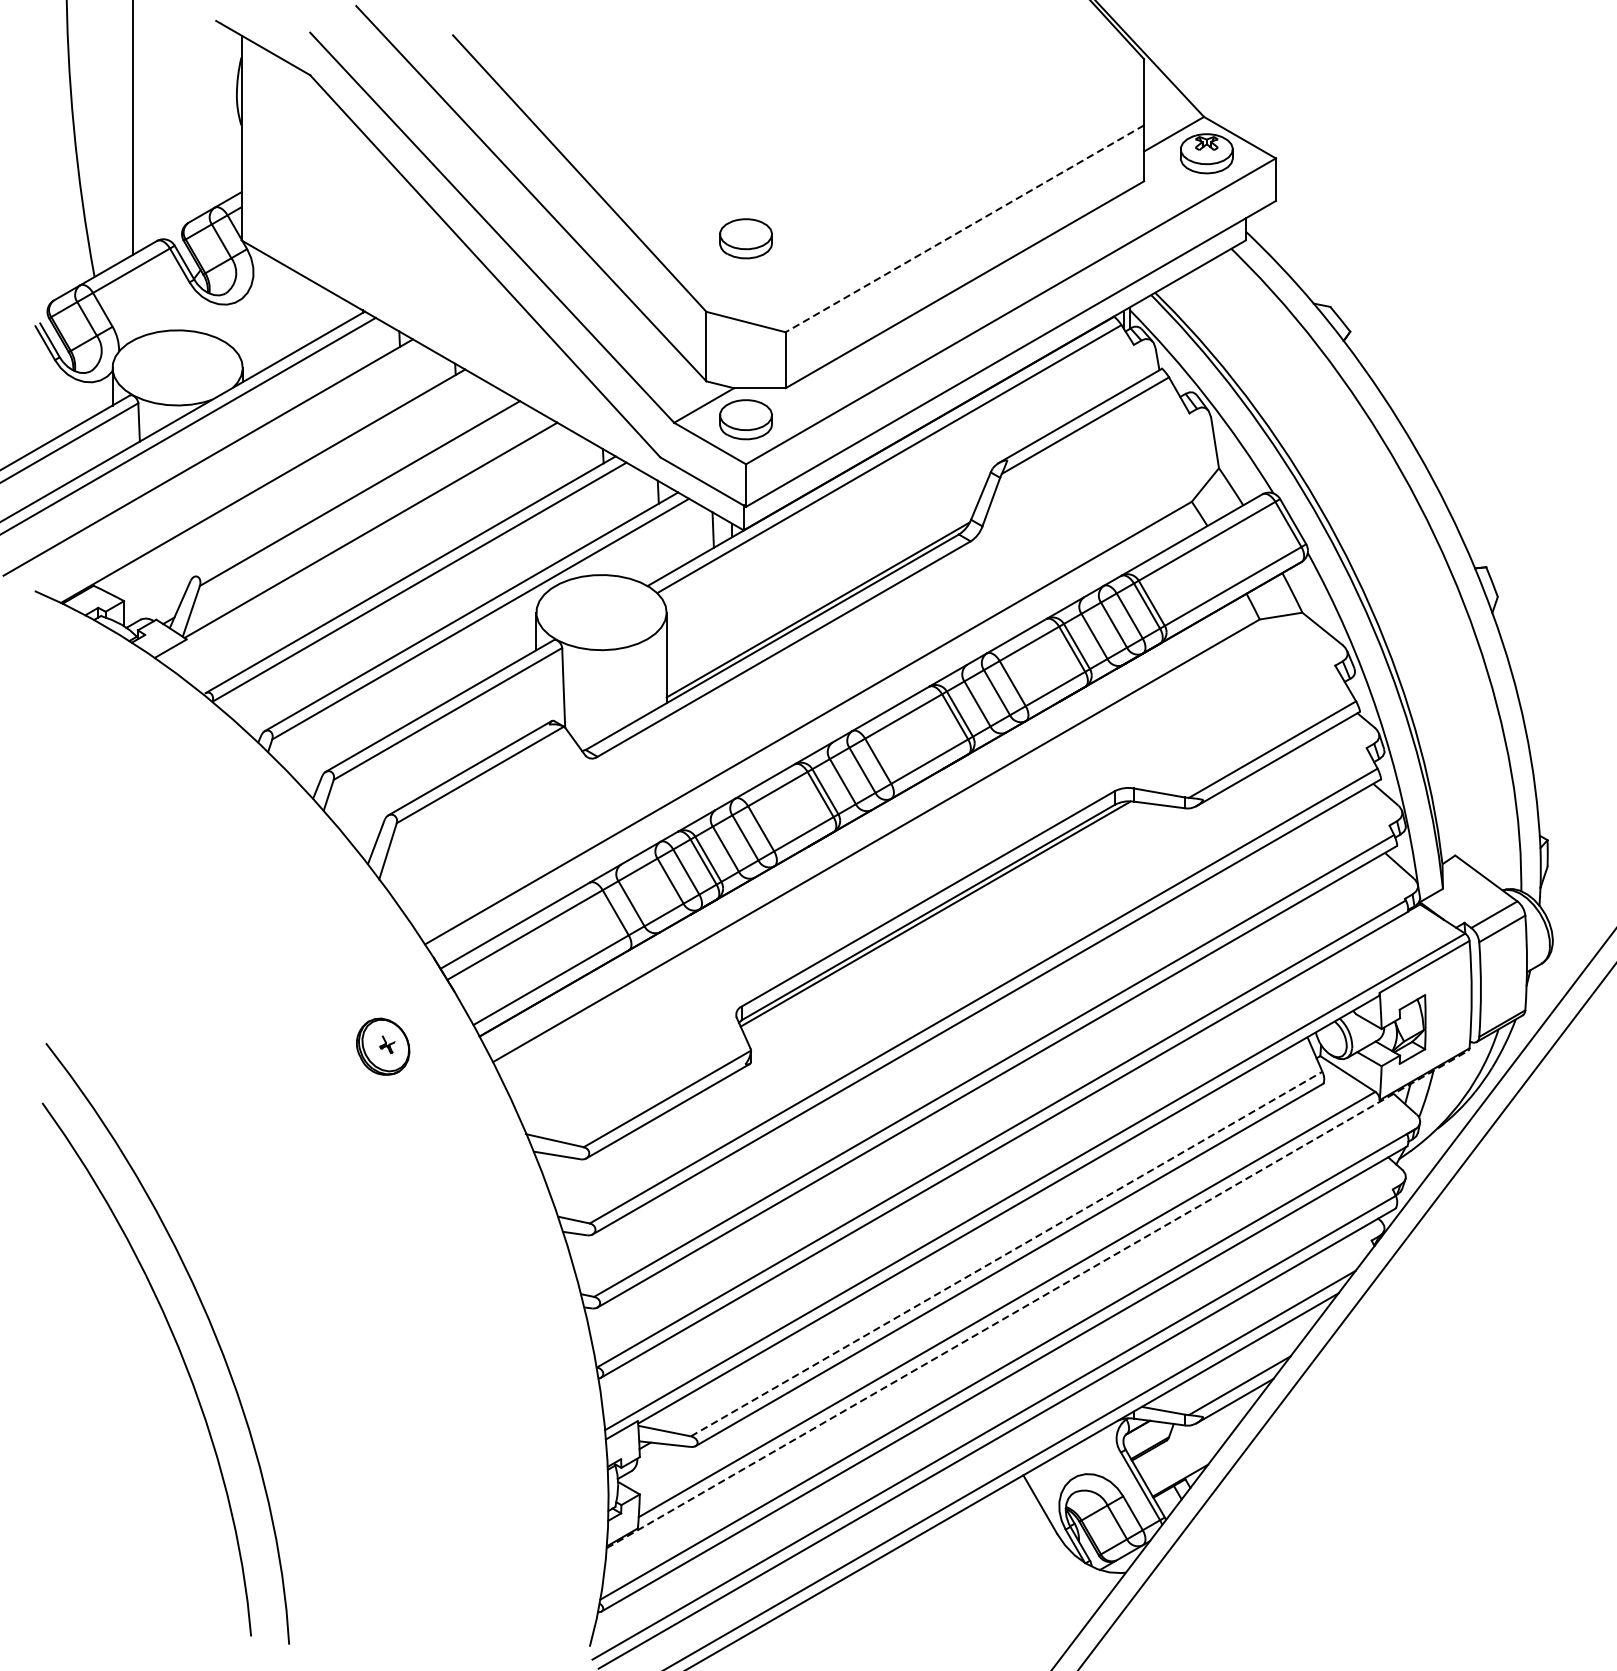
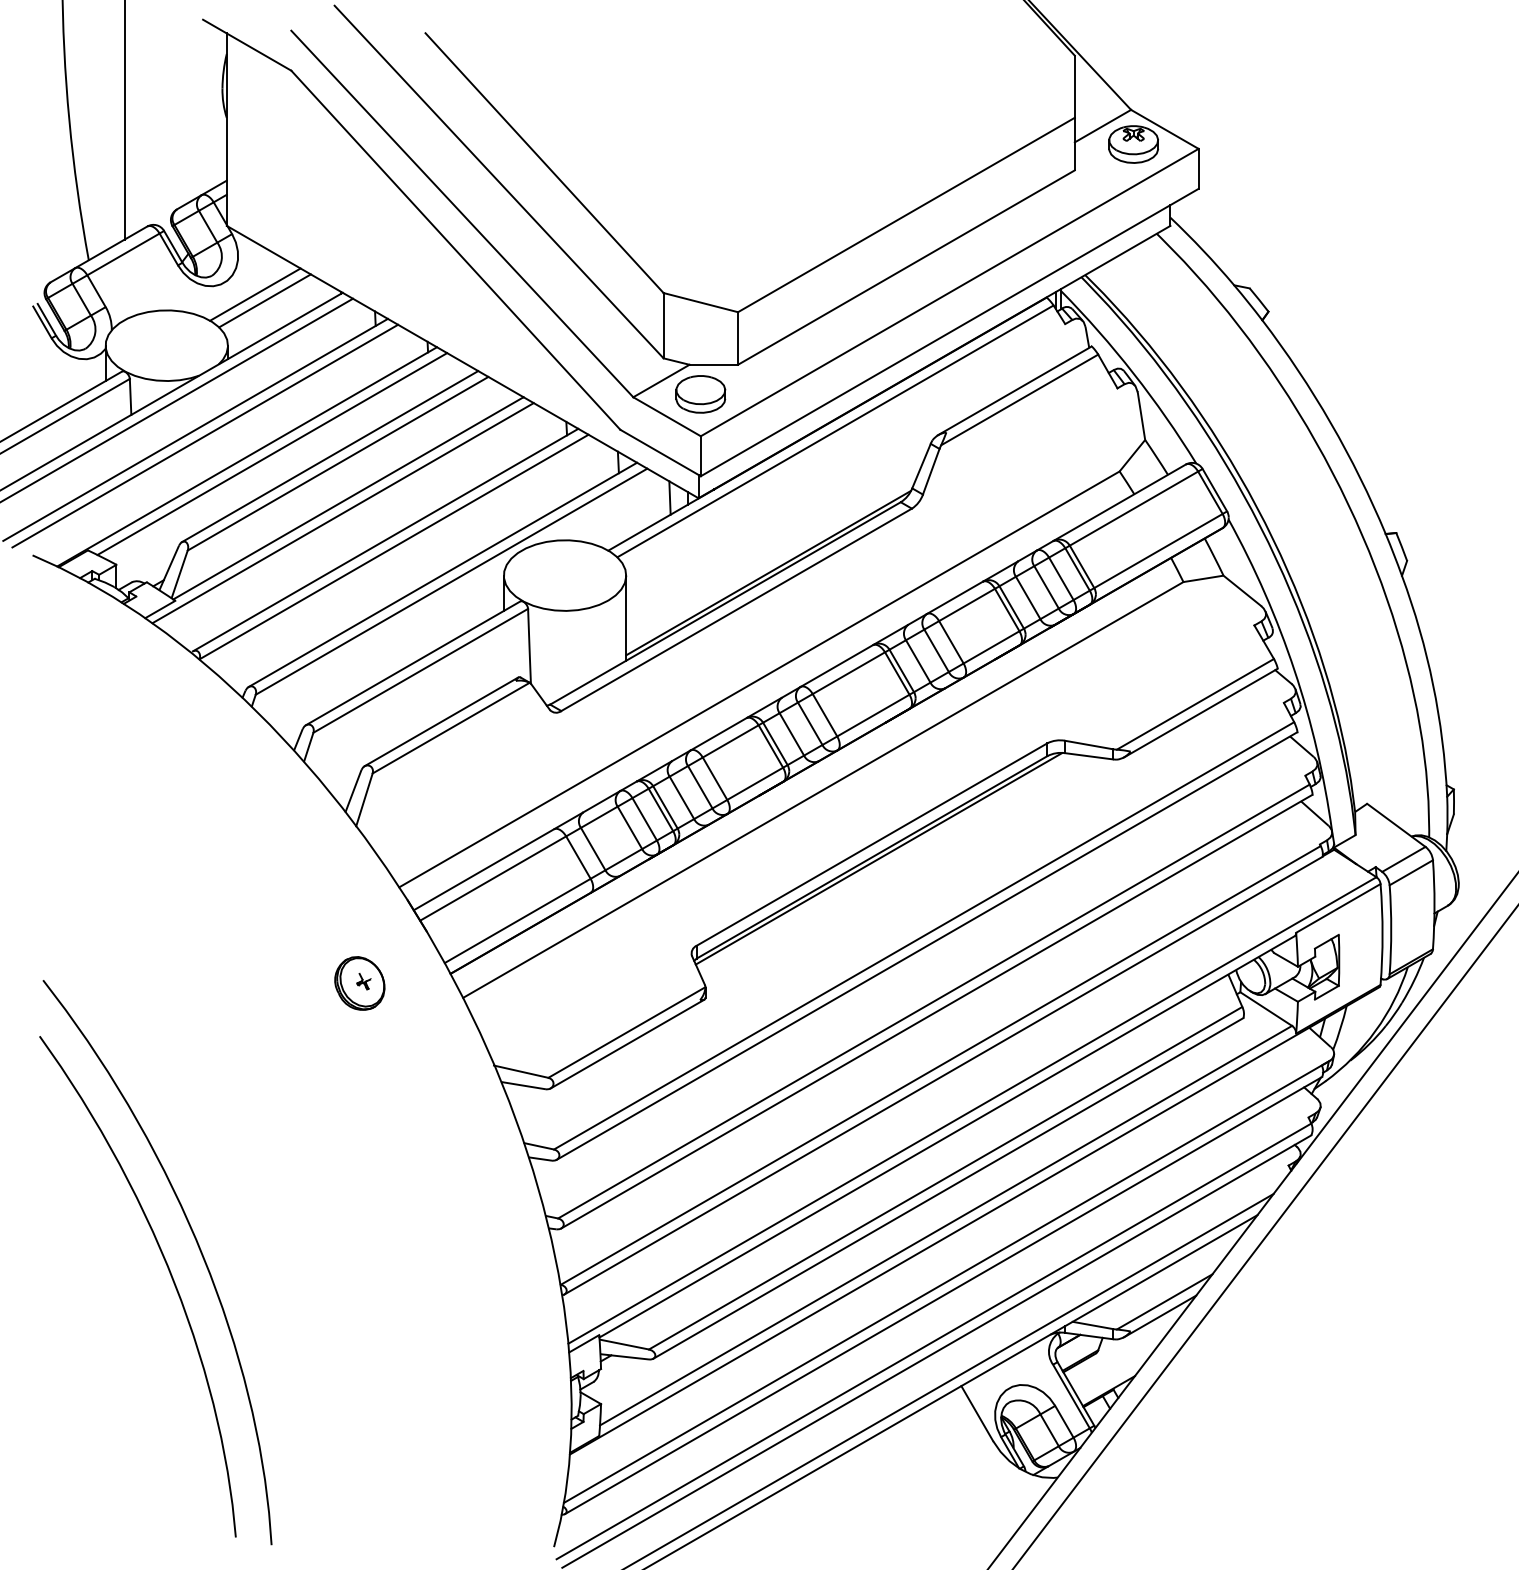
line: (964, 229) -> (906, 215), dashed -> solid
part: (745, 238) -> (700, 224), removed
line: (272, 313) -> (255, 294), added
line: (281, 319) -> (264, 300), added
line: (218, 463) -> (205, 435), added
line: (290, 482) -> (272, 453), added
line: (350, 485) -> (329, 456), added
line: (364, 546) -> (342, 513), added
line: (1006, 1254) -> (945, 1178), dashed -> solid
line: (1038, 1299) -> (975, 1220), dashed -> solid

